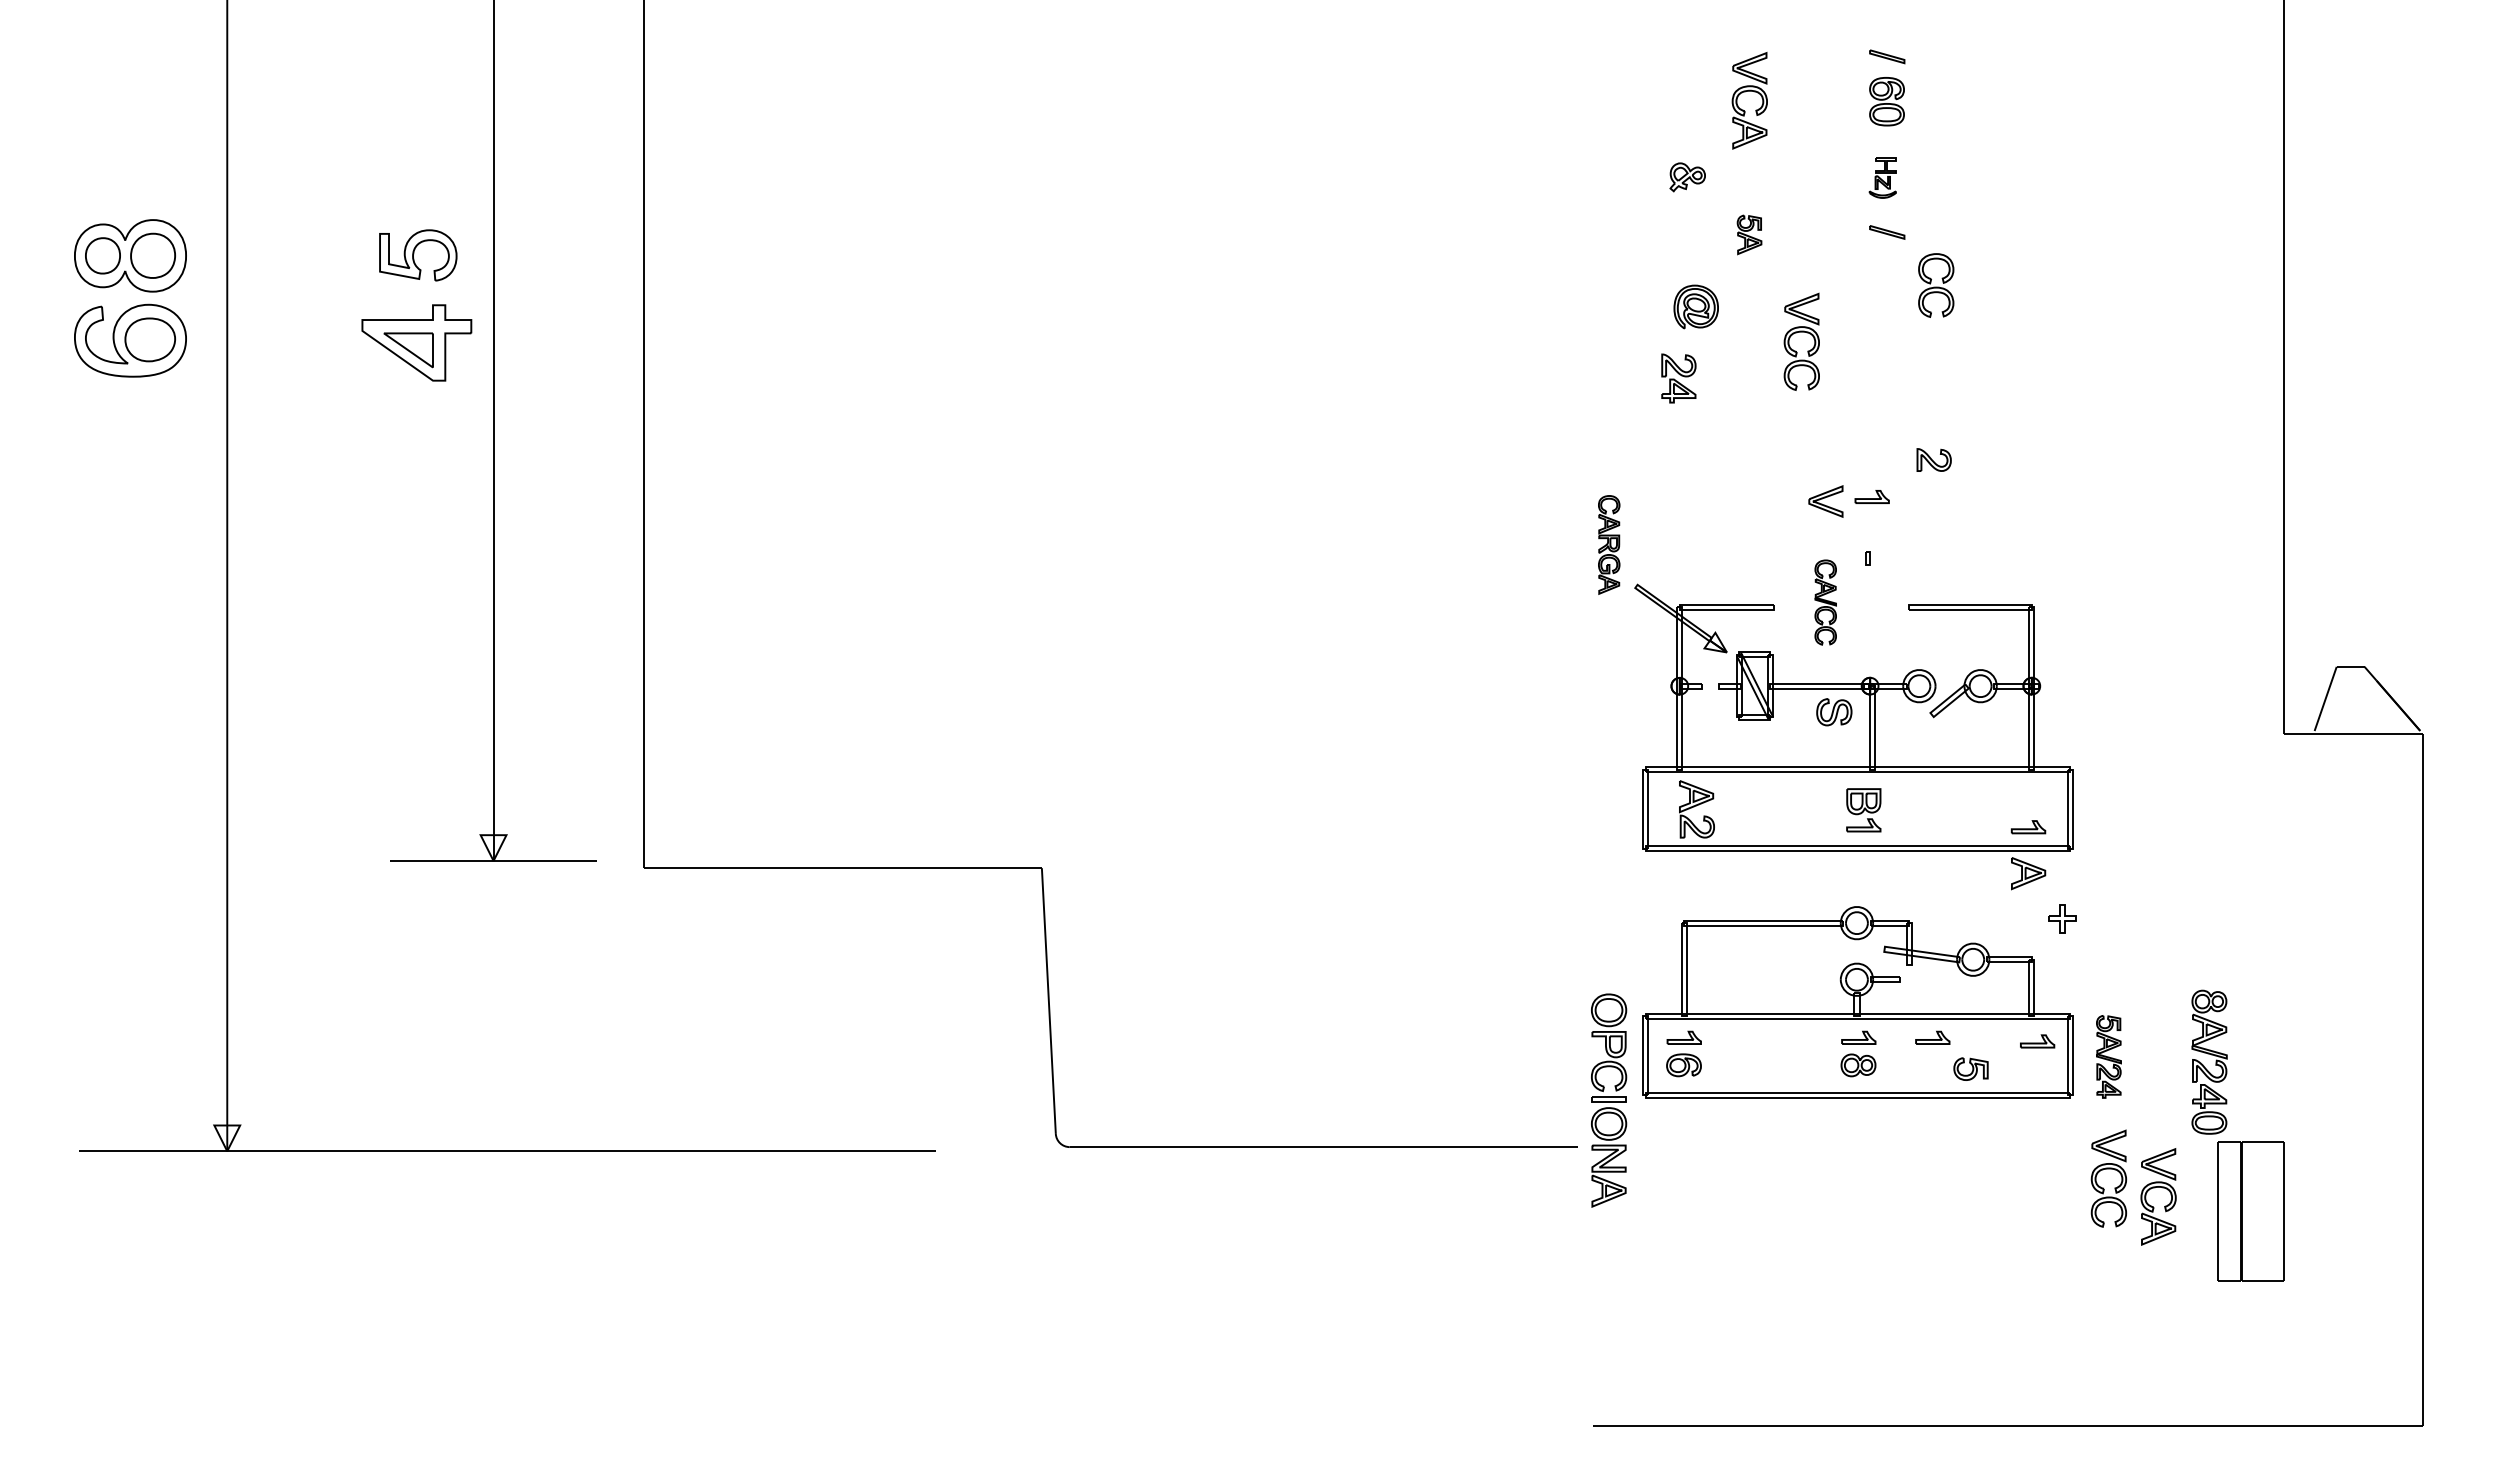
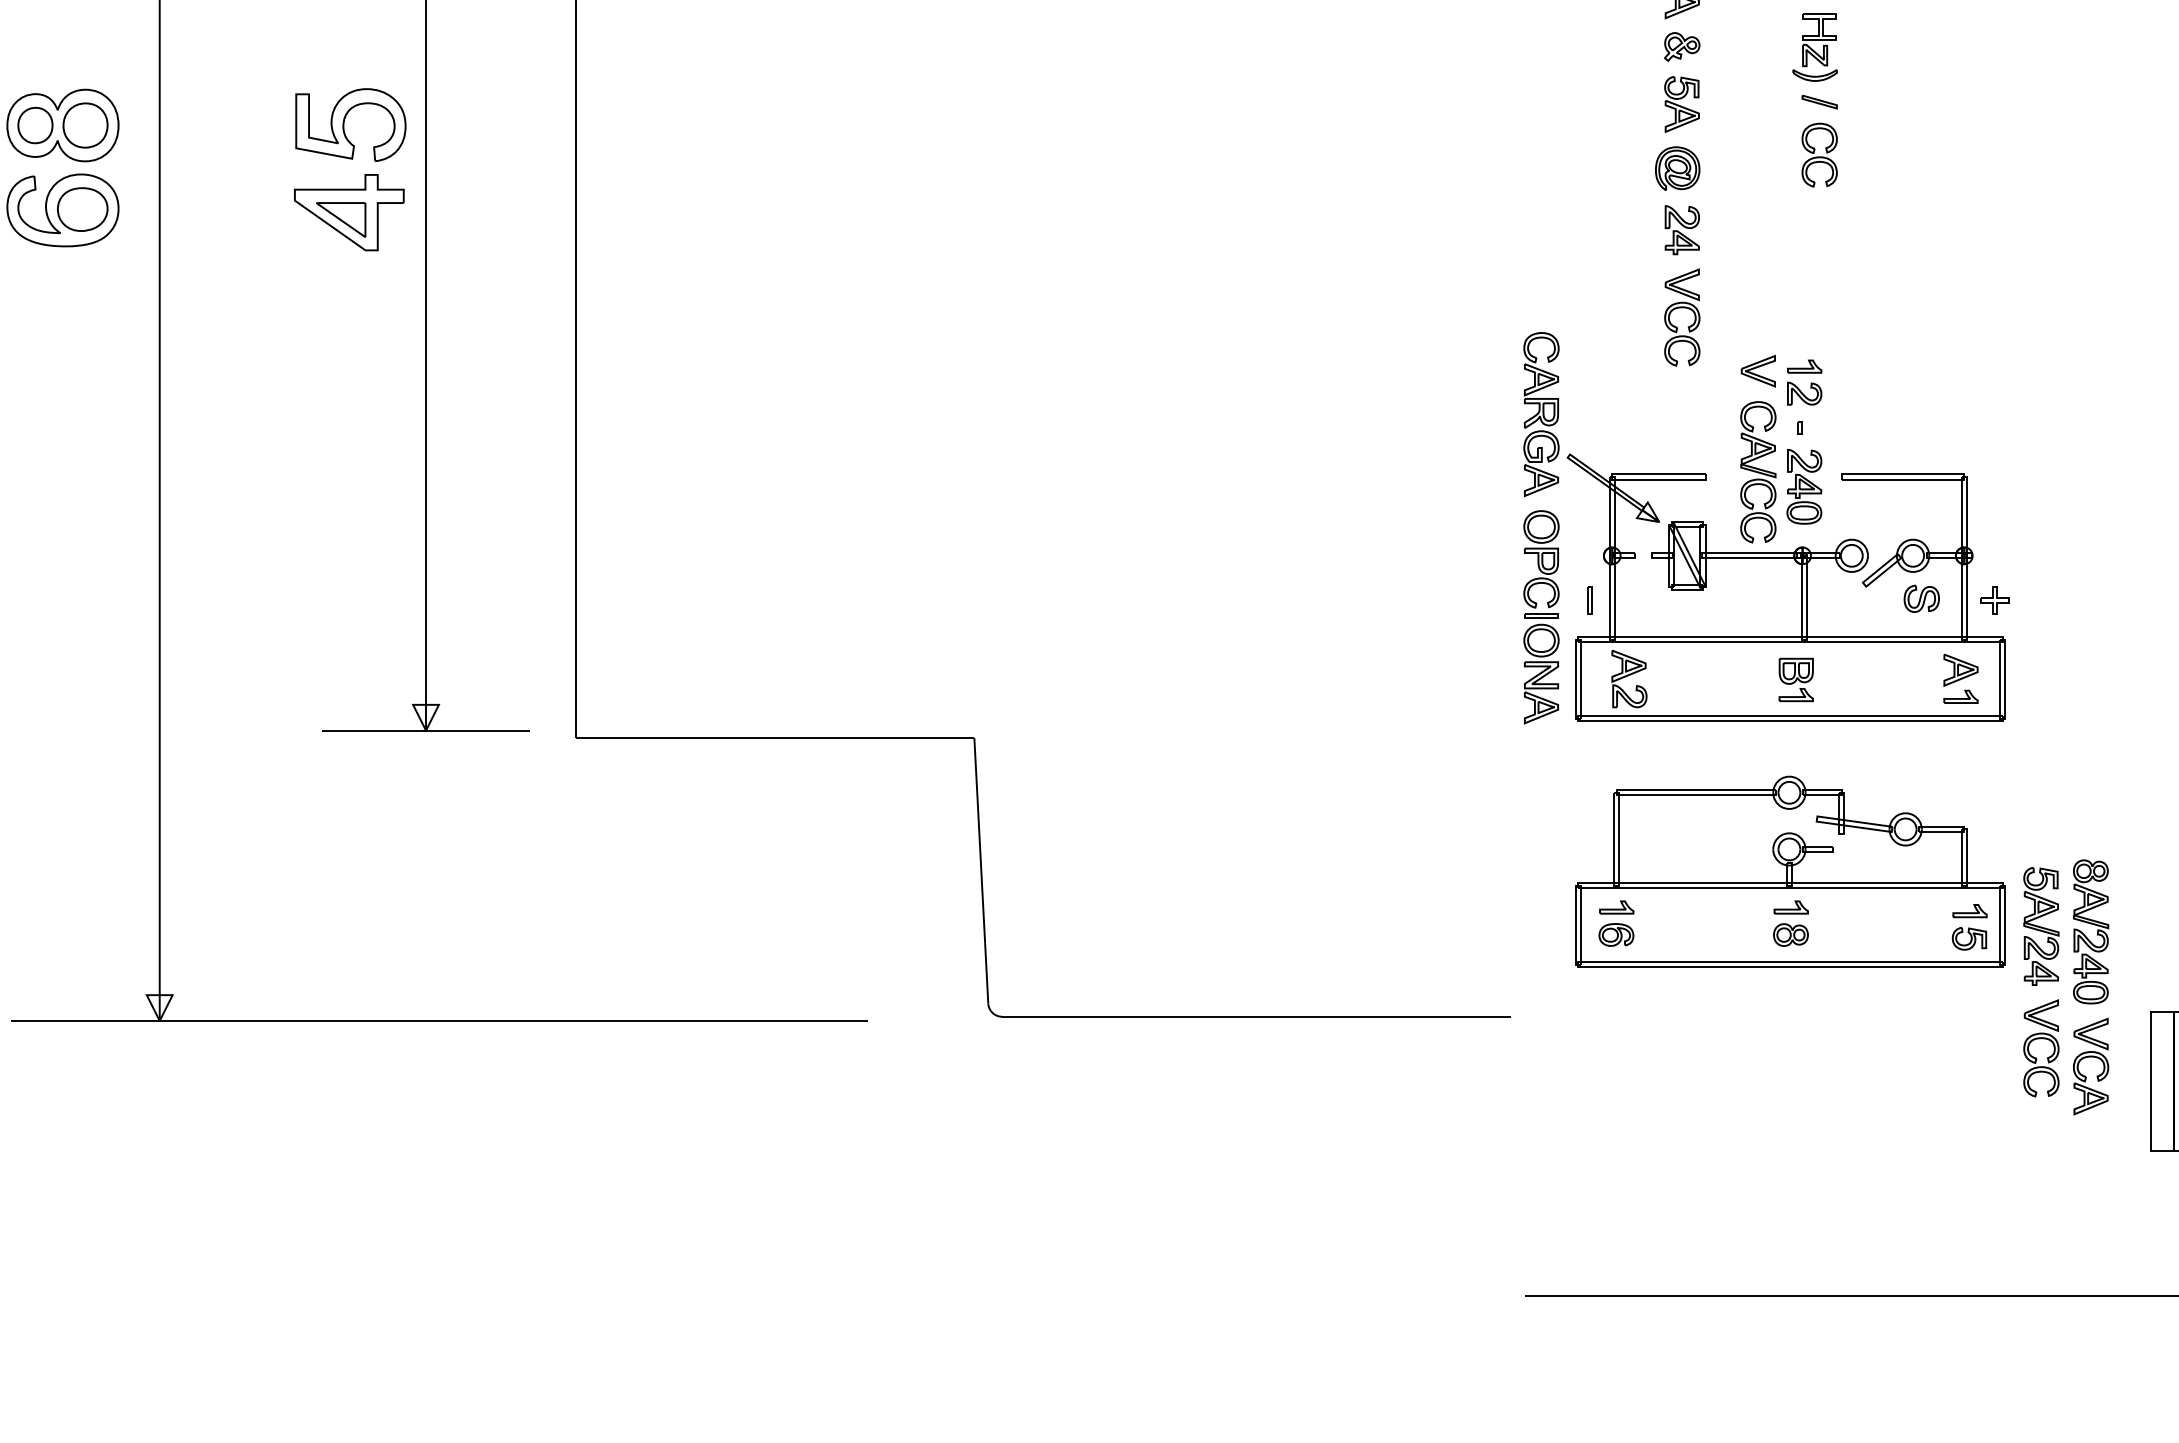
part: (1687, 177) -> (1681, 47), moved
part: (1882, 177) -> (1814, 47), size x1.67
part: (1749, 234) -> (1681, 104), size x1.43
part: (417, 255) -> (349, 125), size x1.43
part: (1936, 285) -> (1819, 155), moved
part: (1695, 306) -> (1676, 168), moved
part: (1801, 332) -> (1681, 308), moved
part: (1678, 378) -> (1681, 230), moved
part: (1933, 459) -> (1803, 393), moved
part: (1609, 544) -> (1541, 414), size x1.67
part: (1825, 602) -> (1757, 472), size x1.67
part: (1871, 616) -> (1803, 486), added
part: (1834, 712) -> (1921, 599), moved
part: (1657, 730) -> (1589, 600), added
part: (2028, 873) -> (1960, 670), moved
part: (2062, 918) -> (1994, 600), moved
part: (1932, 1037) -> (1864, 907), removed
part: (2108, 1056) -> (2040, 926), size x1.43
part: (2209, 1061) -> (2090, 931), moved
part: (1970, 1068) -> (1968, 938), moved
part: (1609, 1100) -> (1541, 617), moved

